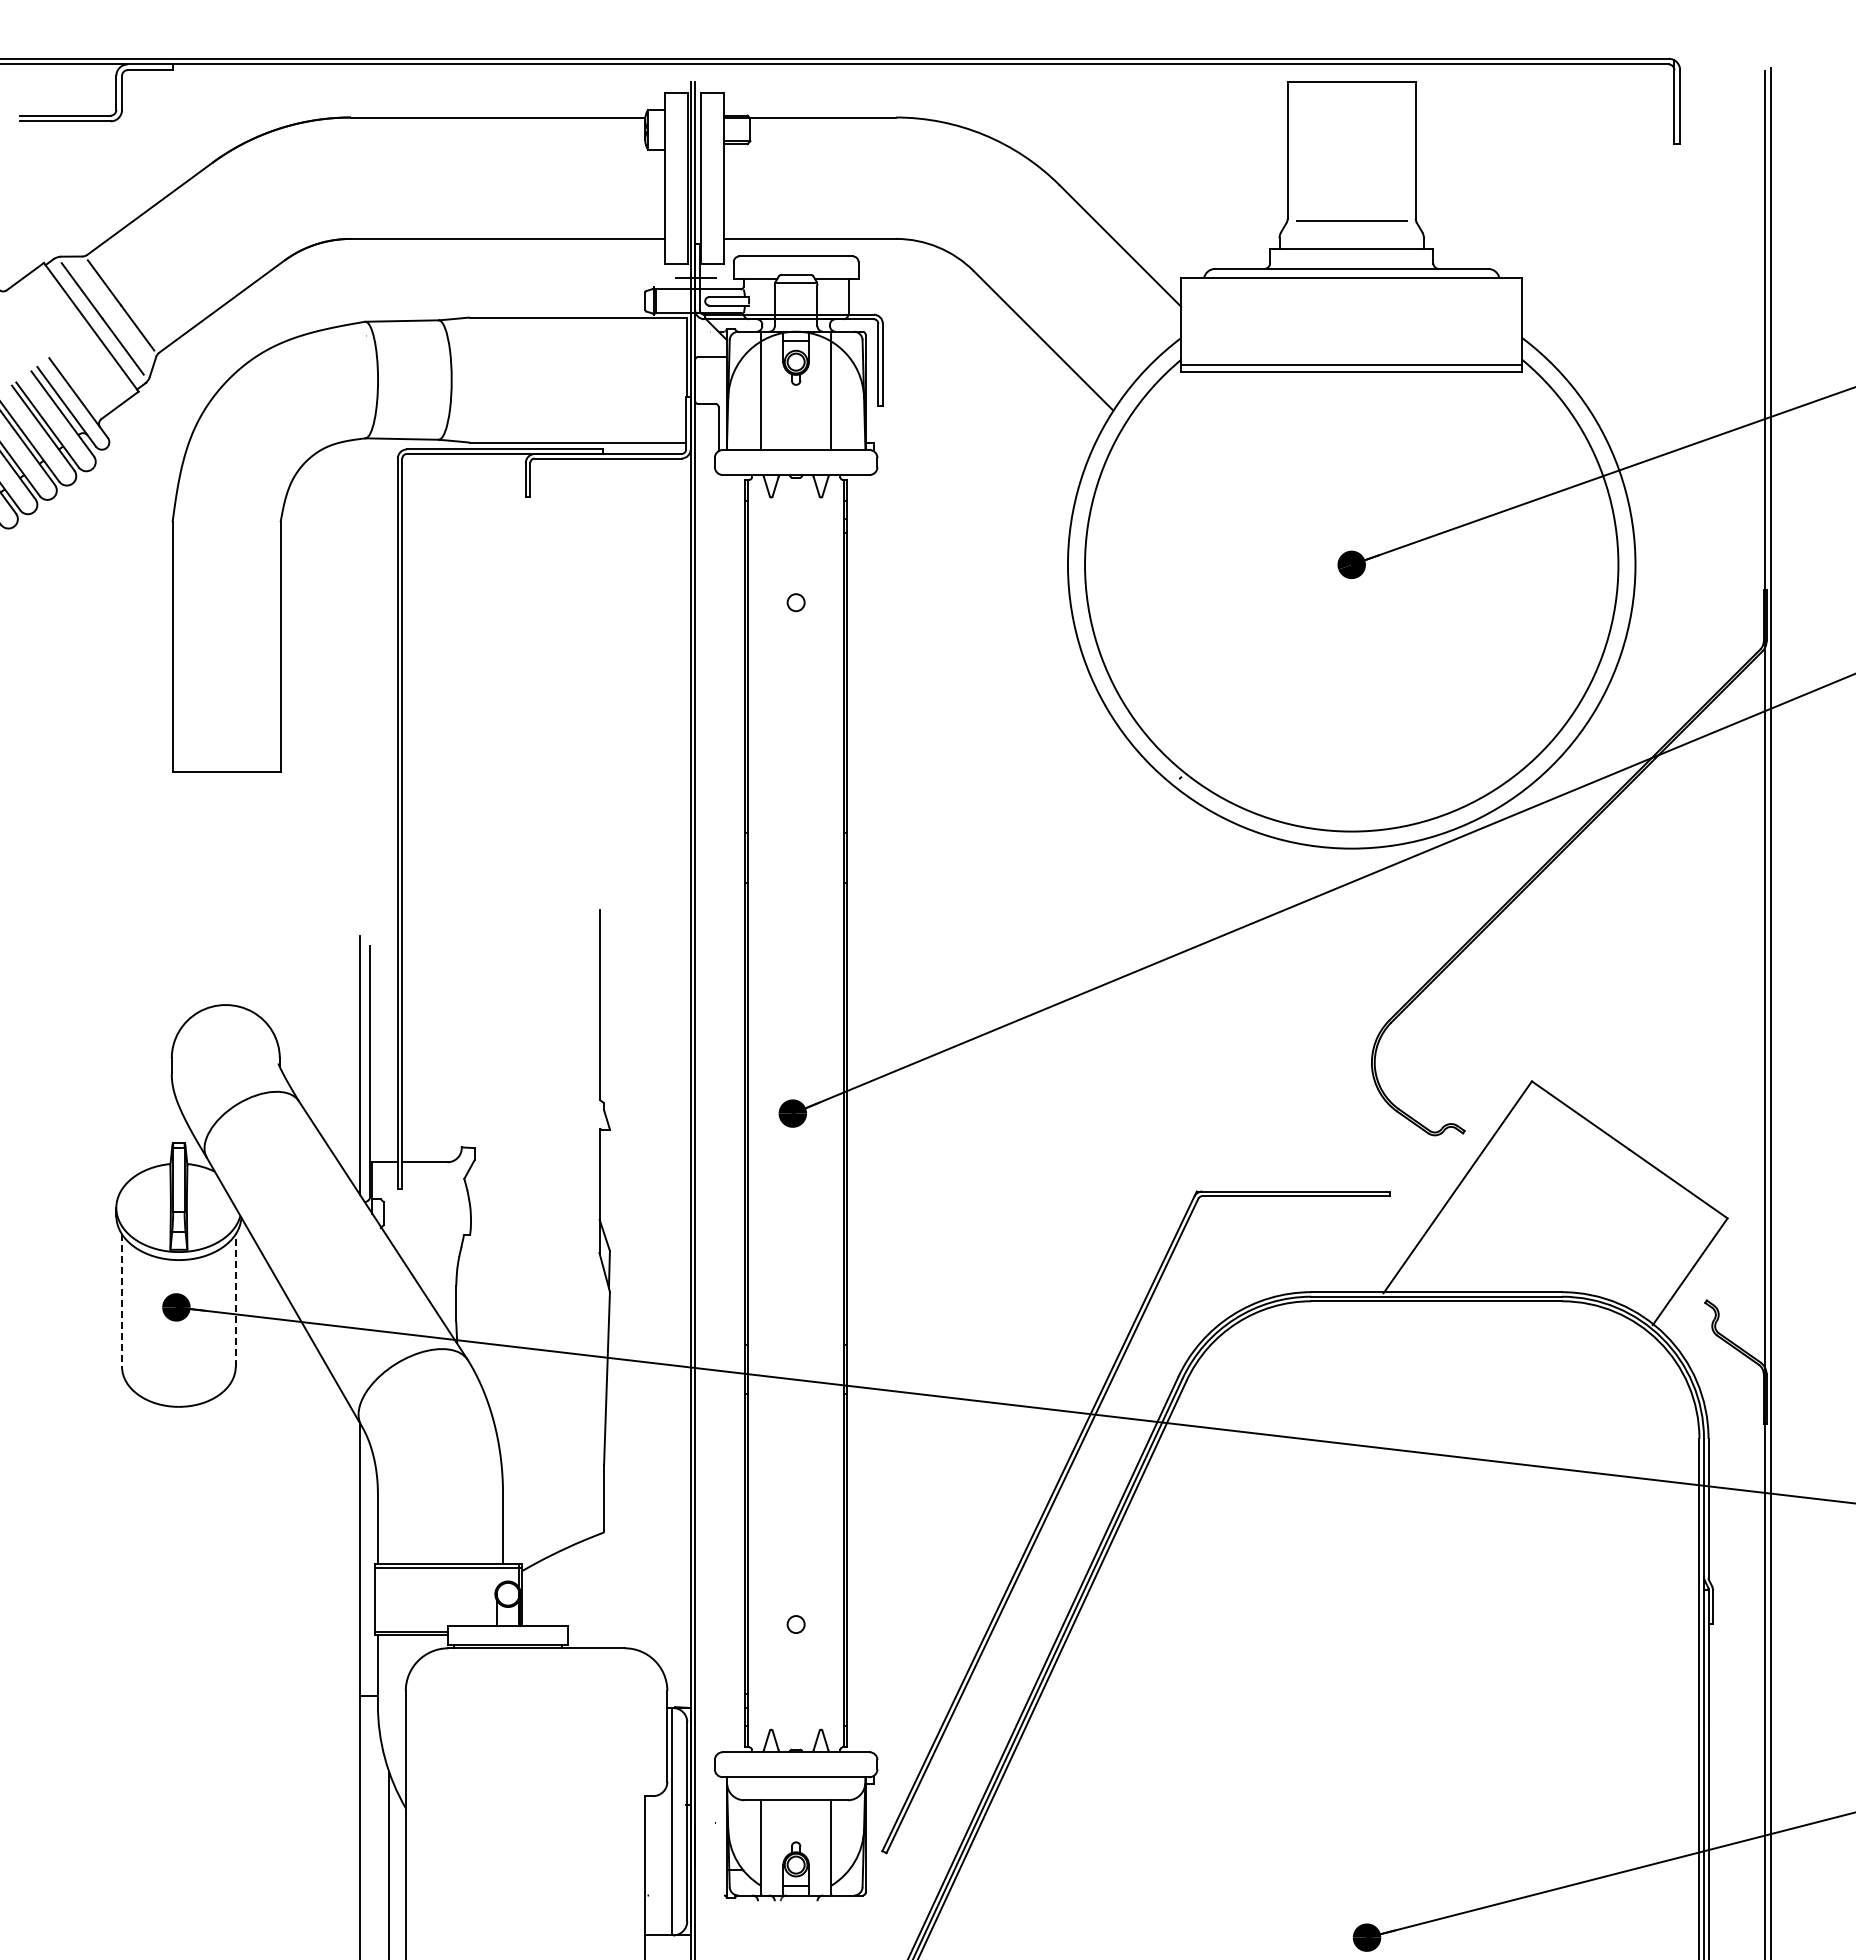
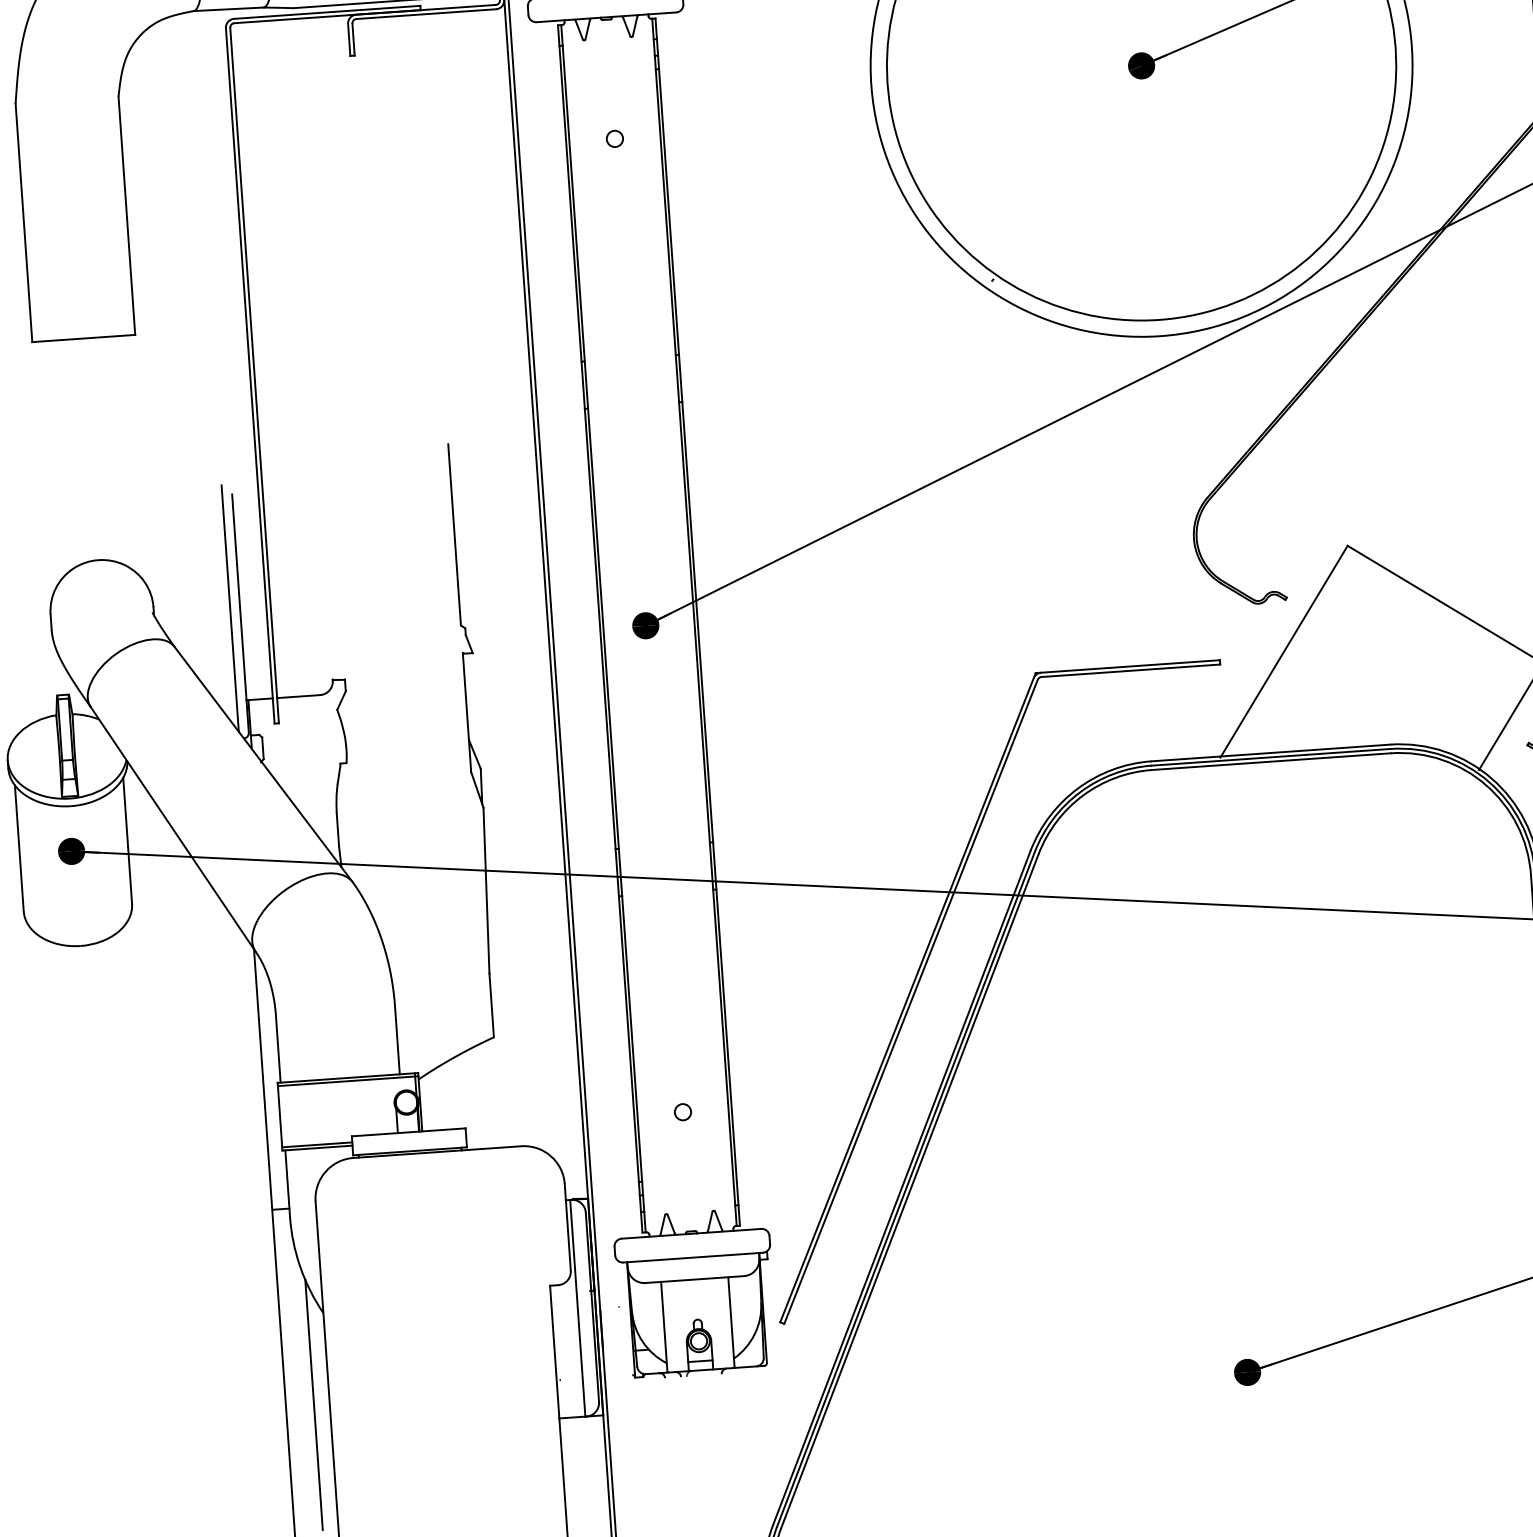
line: (122, 1300) -> (19, 848), dashed -> solid
line: (235, 1300) -> (127, 840), dashed -> solid

